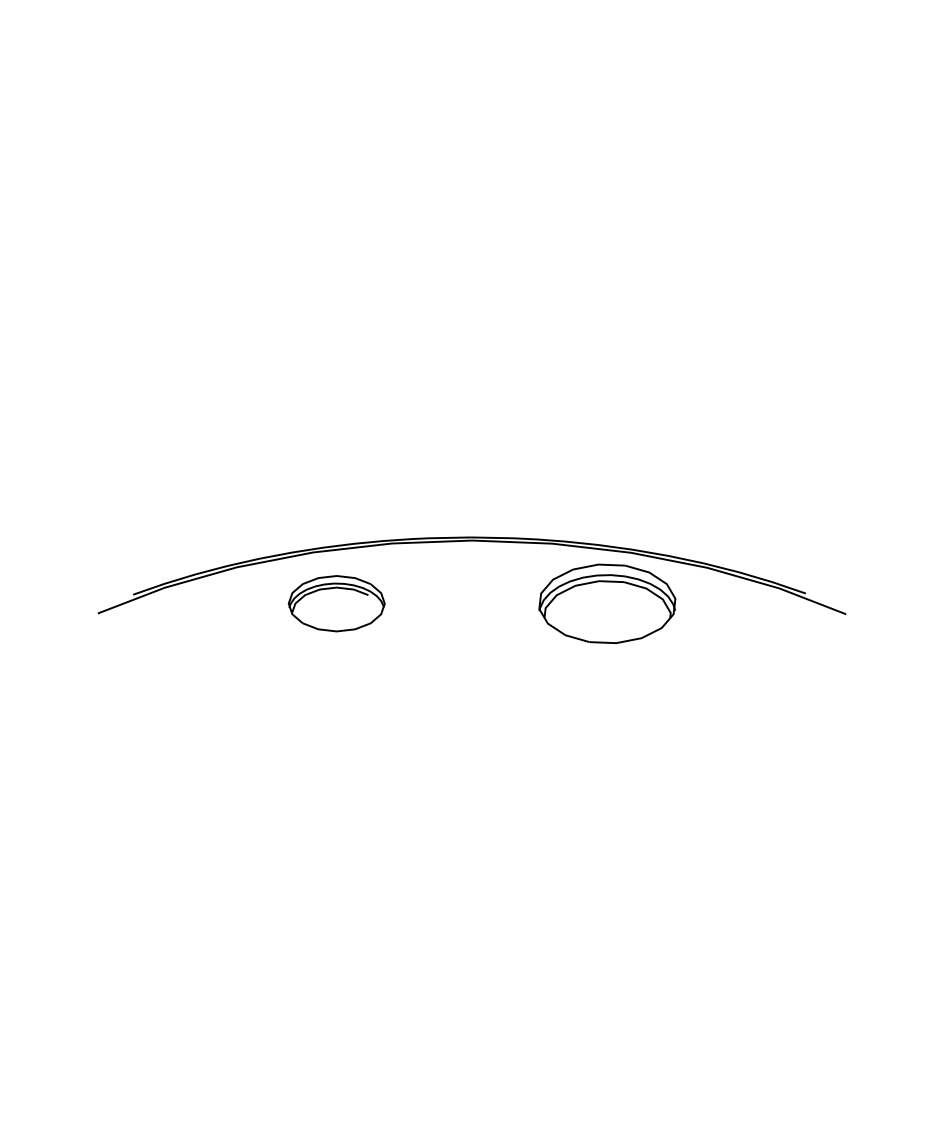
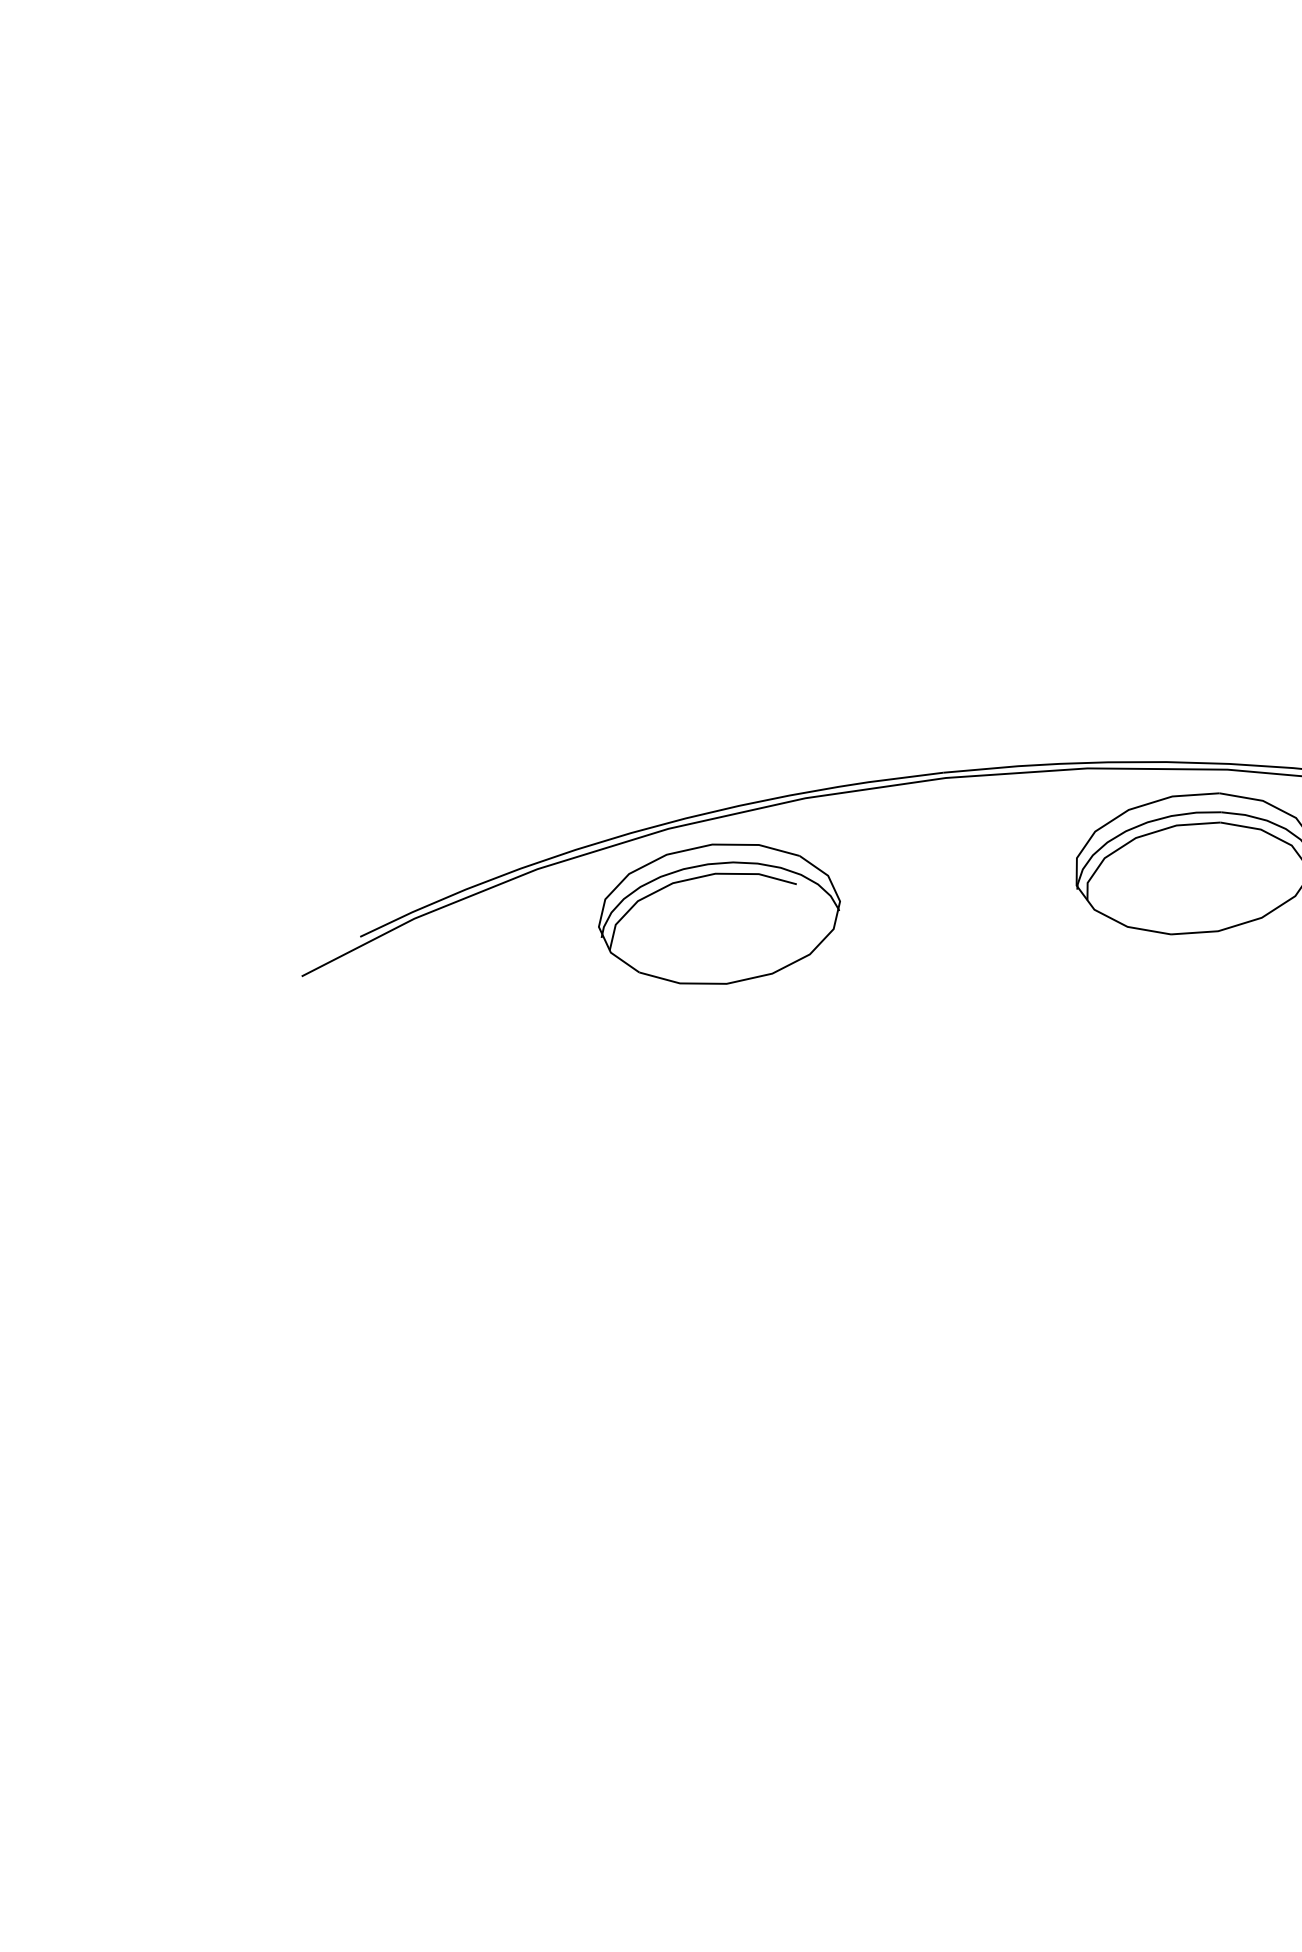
part: (336, 603) -> (719, 914), size x1.43

